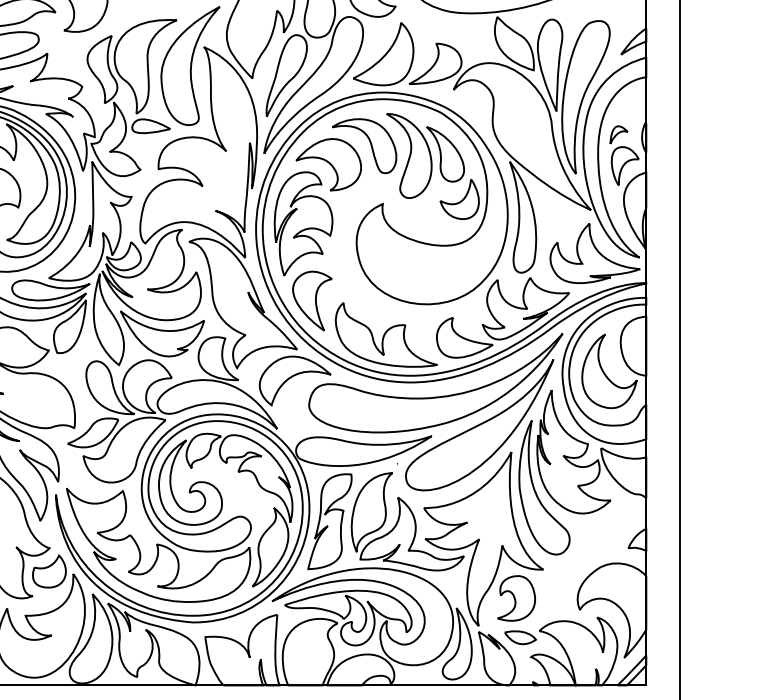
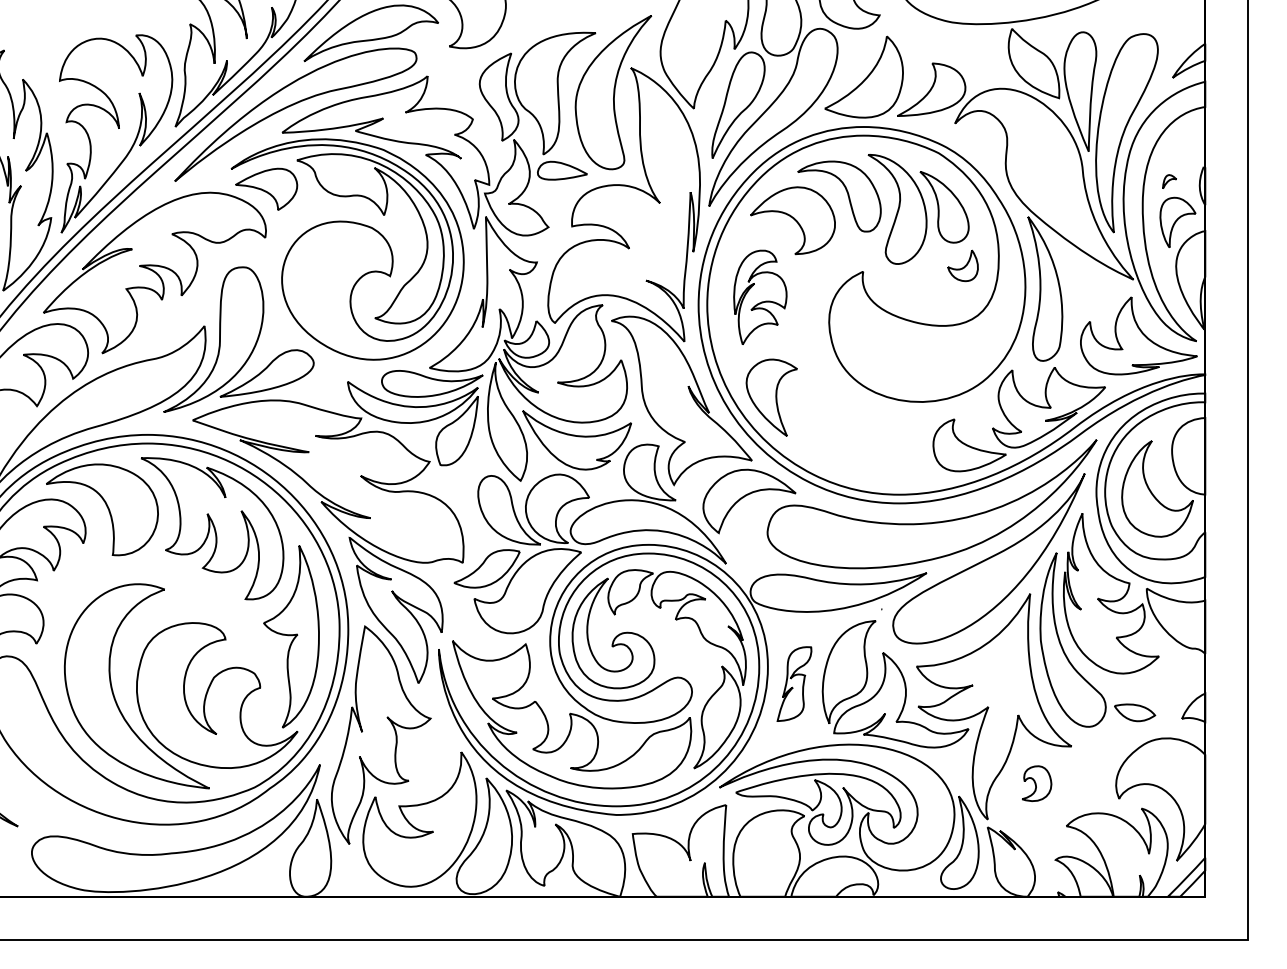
part: (618, 134) -> (1169, 181), size x0.6
part: (459, 199) -> (962, 265), size x0.6
part: (303, 223) -> (760, 297), size x0.7
part: (386, 334) -> (867, 441), removed
part: (329, 521) -> (794, 683), size x0.6
part: (49, 571) -> (430, 748), removed
part: (516, 598) -> (1036, 783), size x0.6
part: (520, 637) -> (1135, 712), moved

